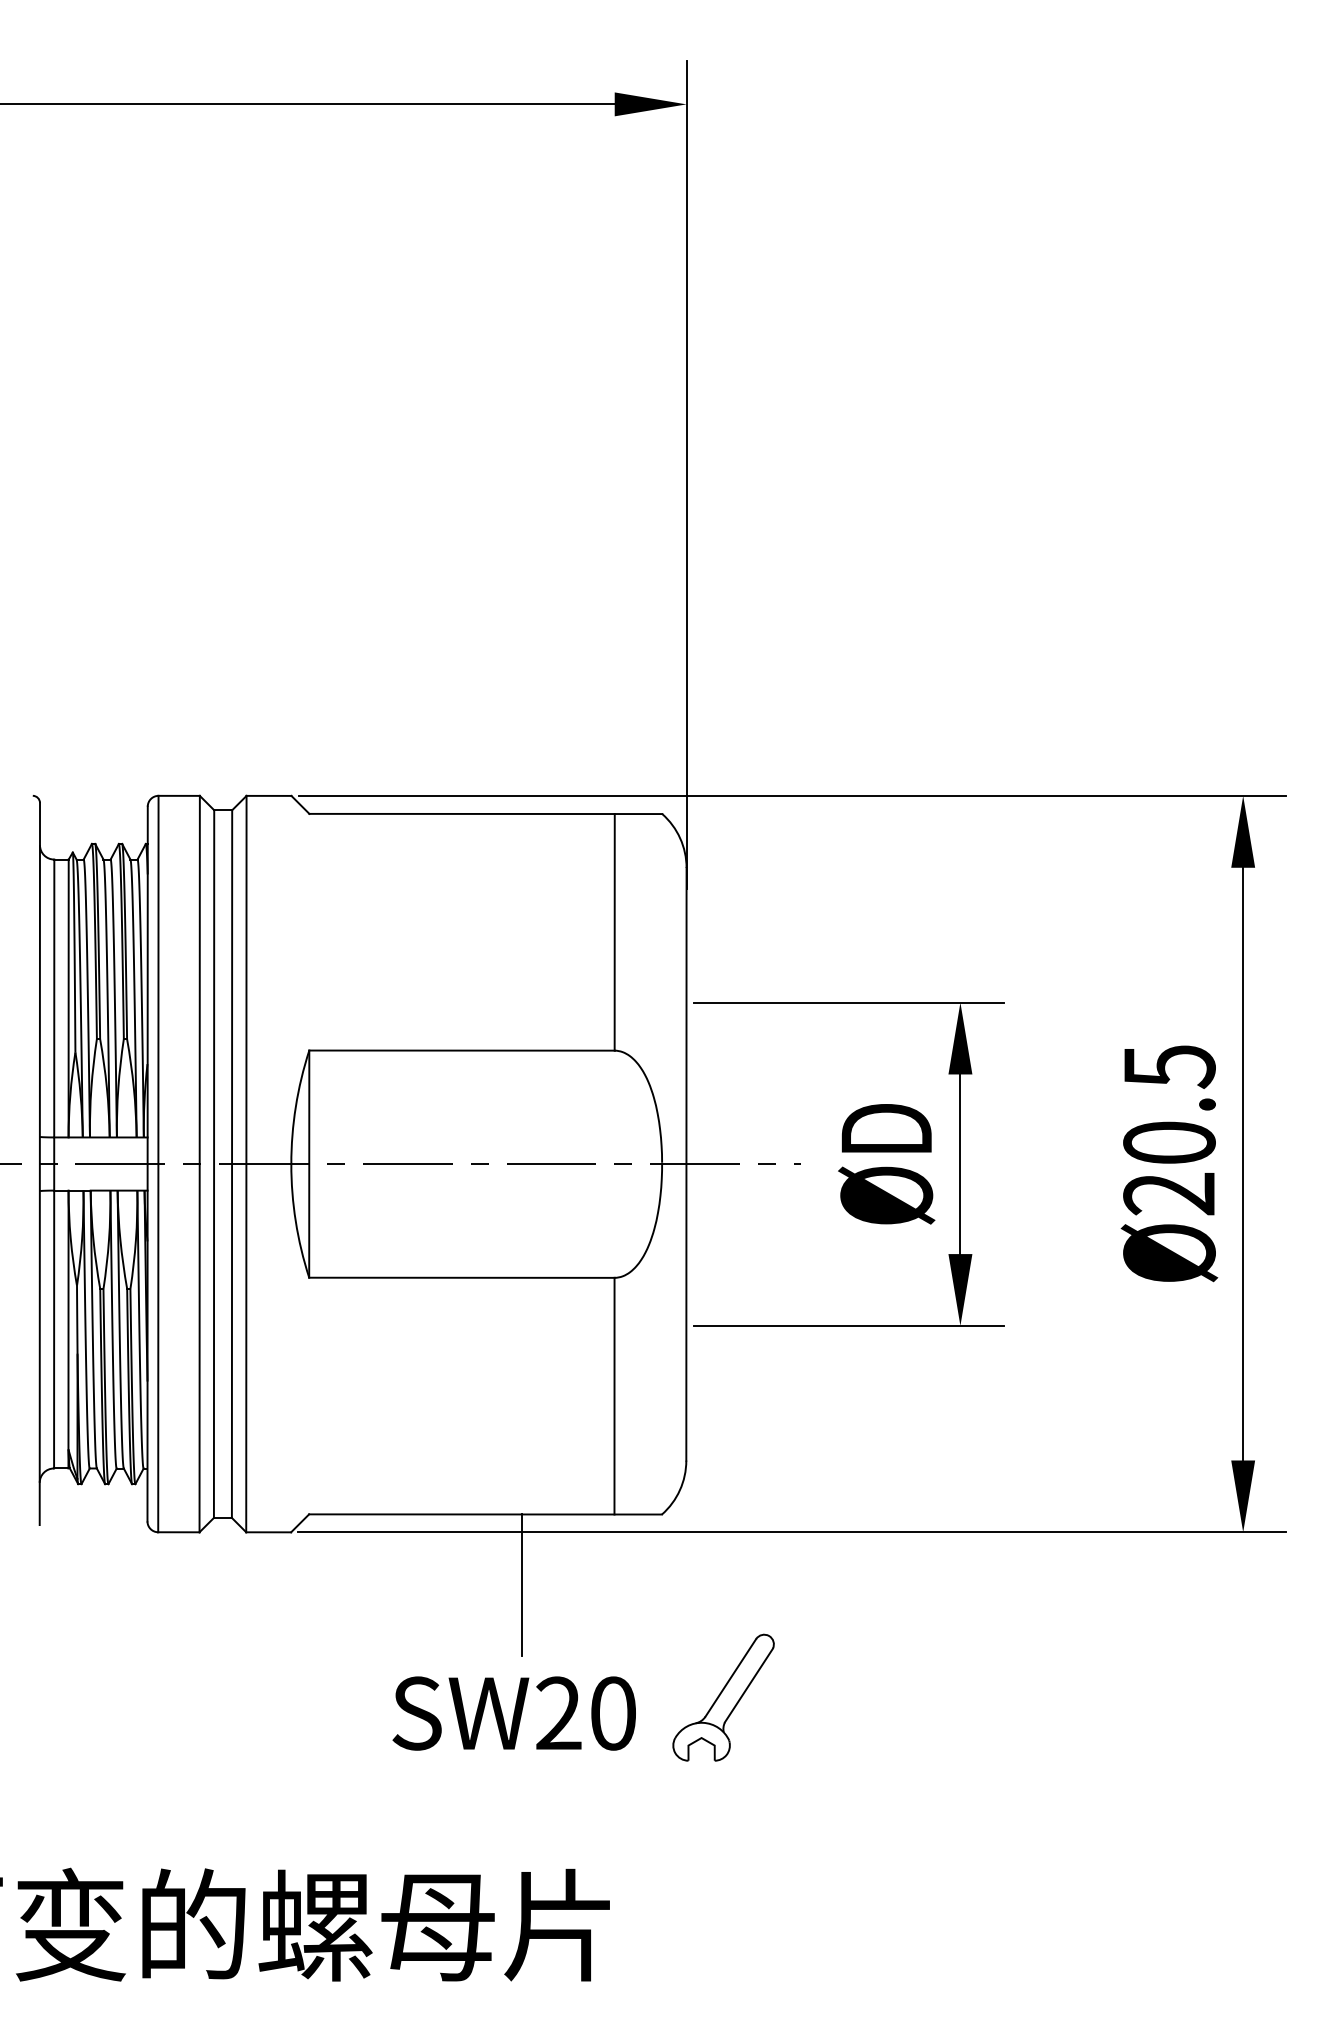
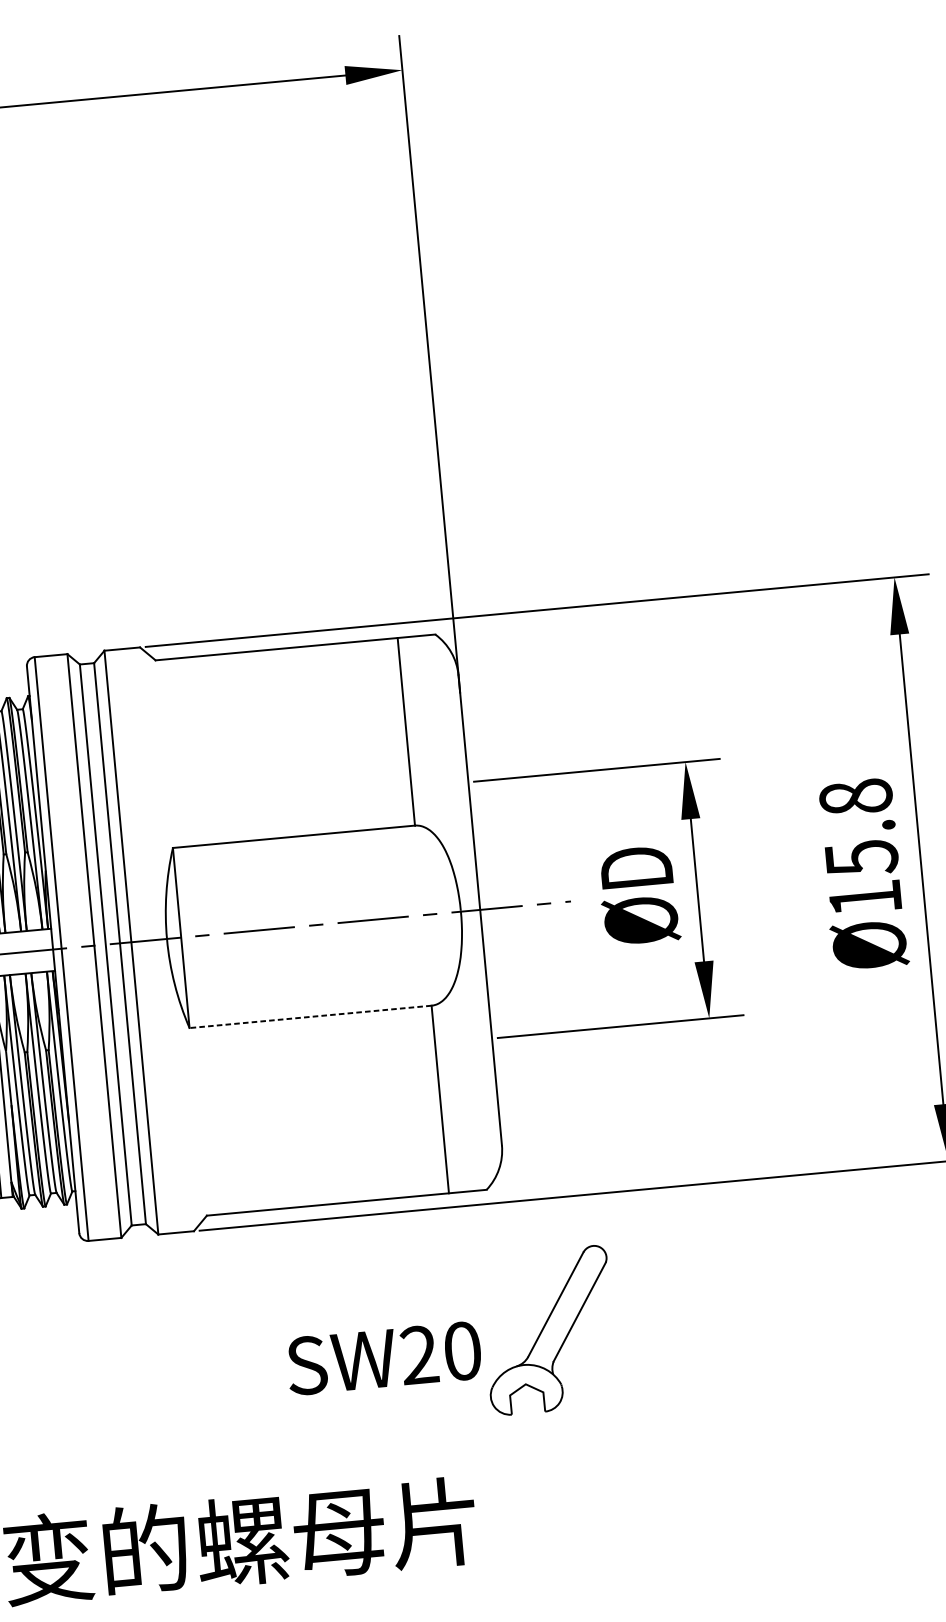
text: (1169, 1130) -> (860, 848), Ø20.5 -> Ø15.8
line: (461, 1277) -> (310, 1016), solid -> dashed
line: (521, 1585) -> (380, 1256), removed
part: (723, 1697) -> (548, 1330), size x1.6

